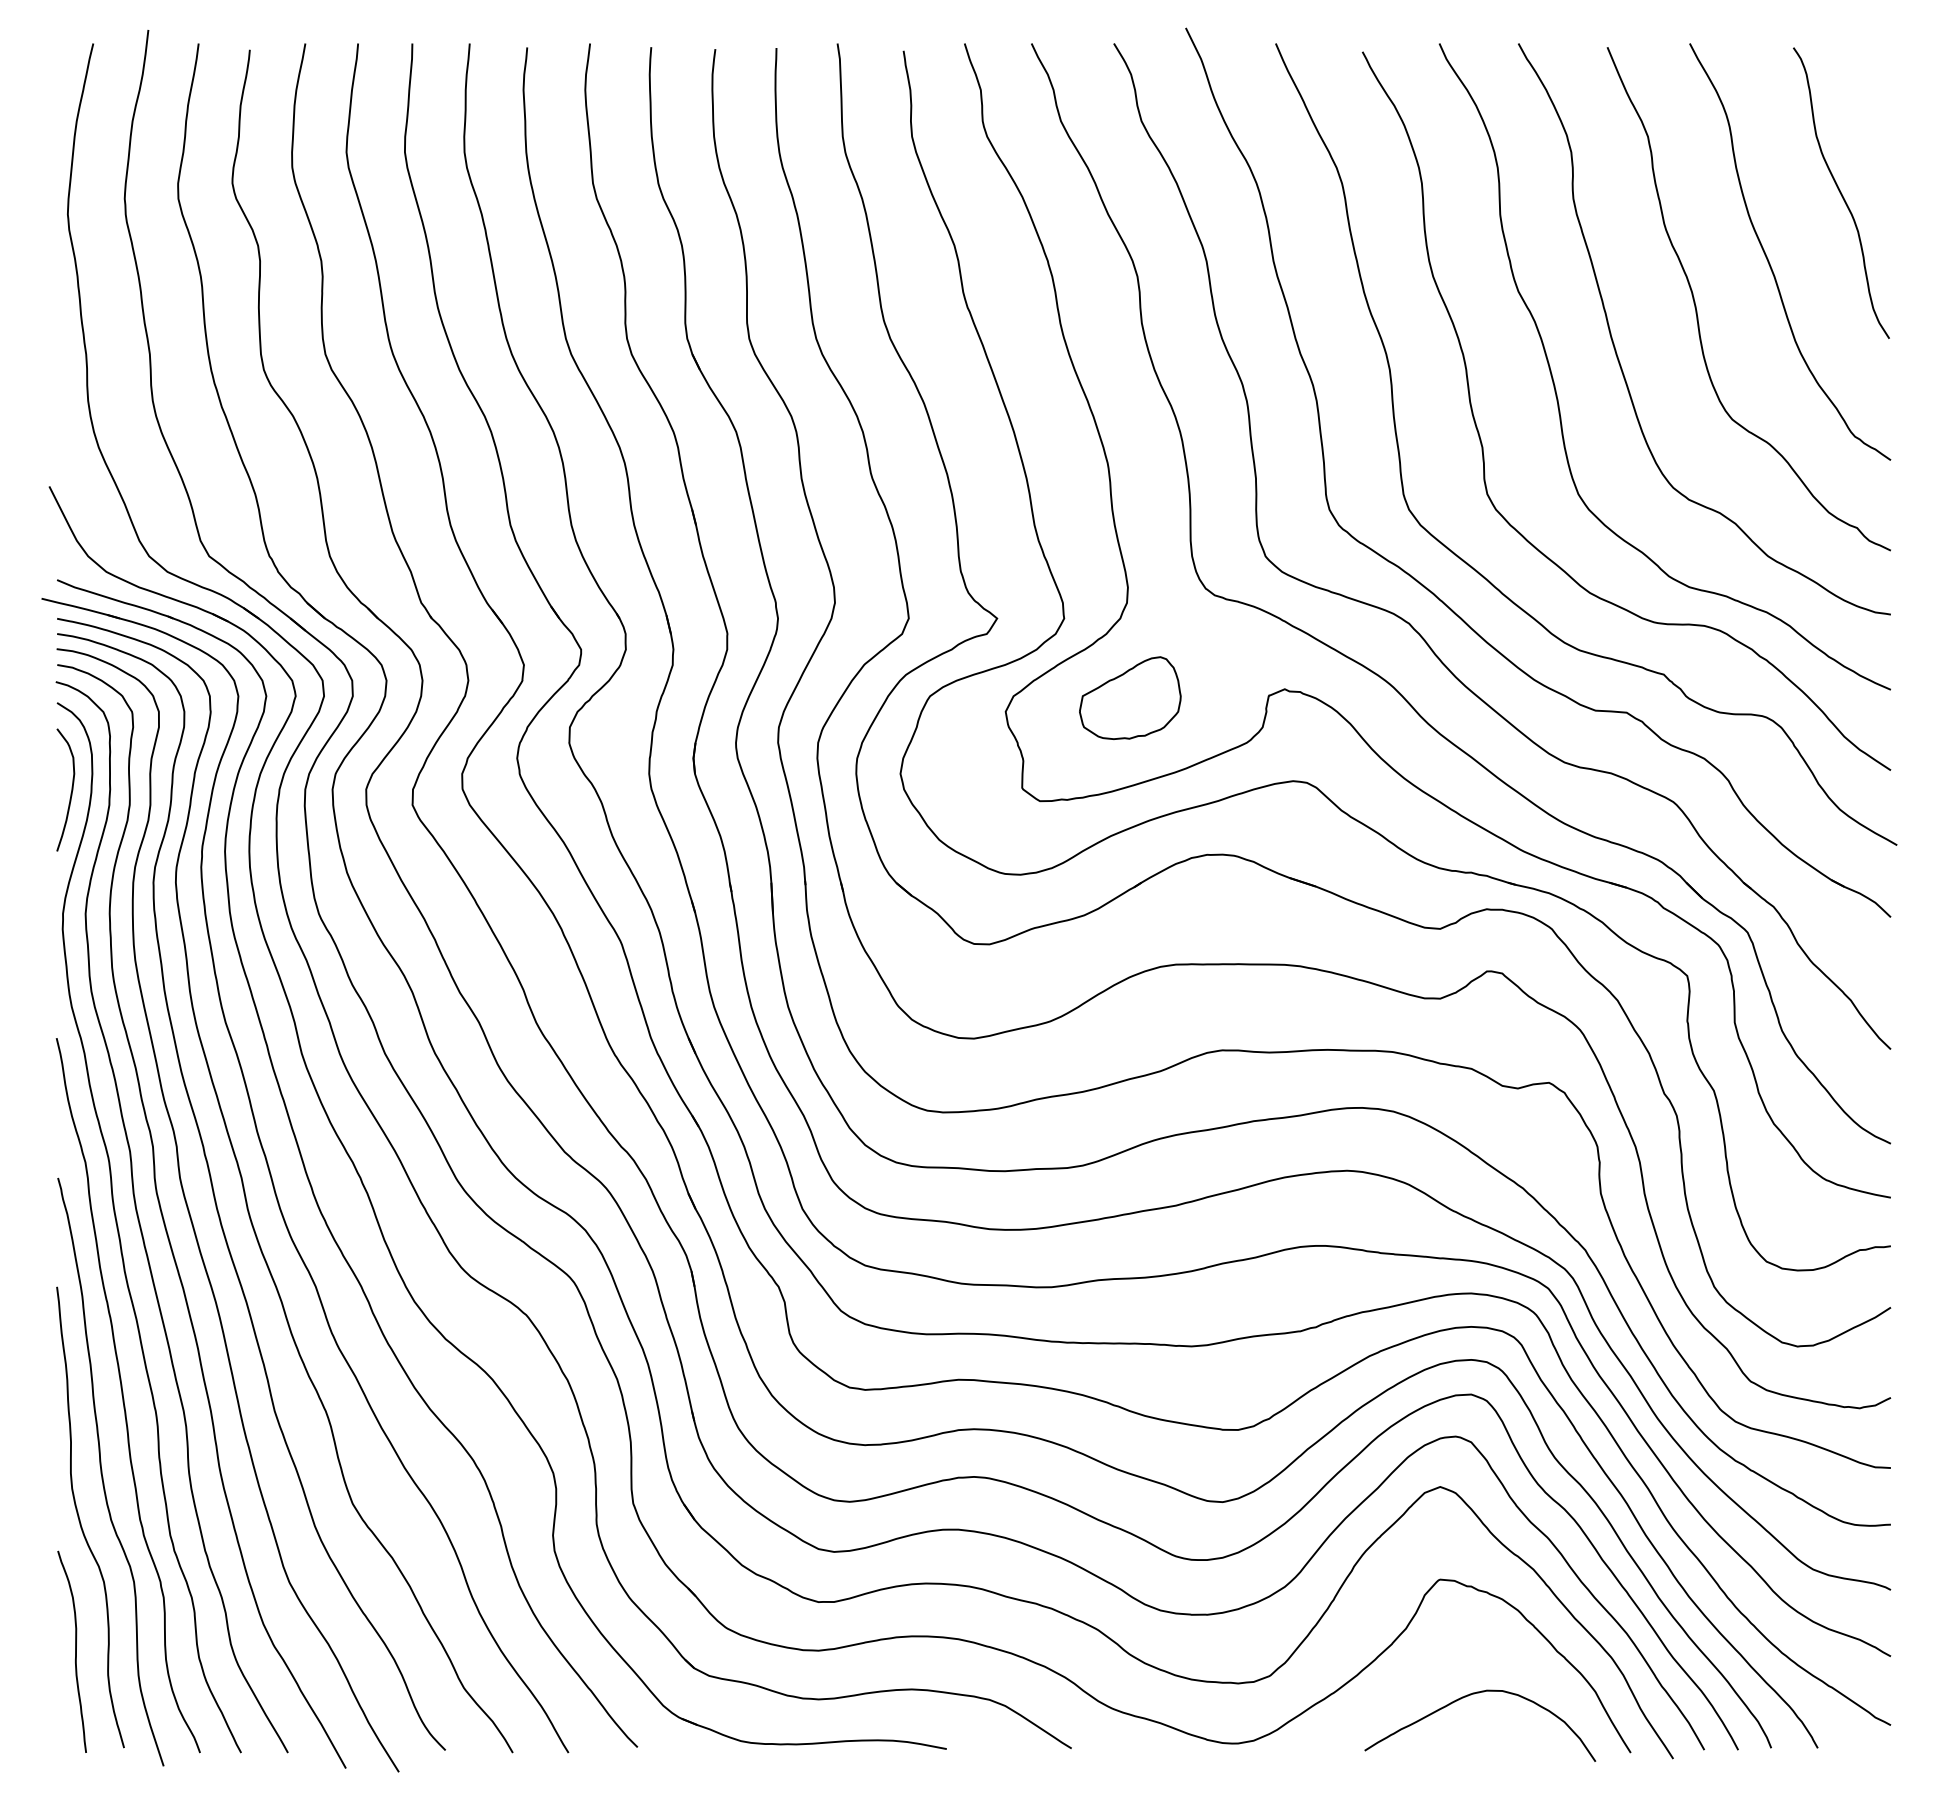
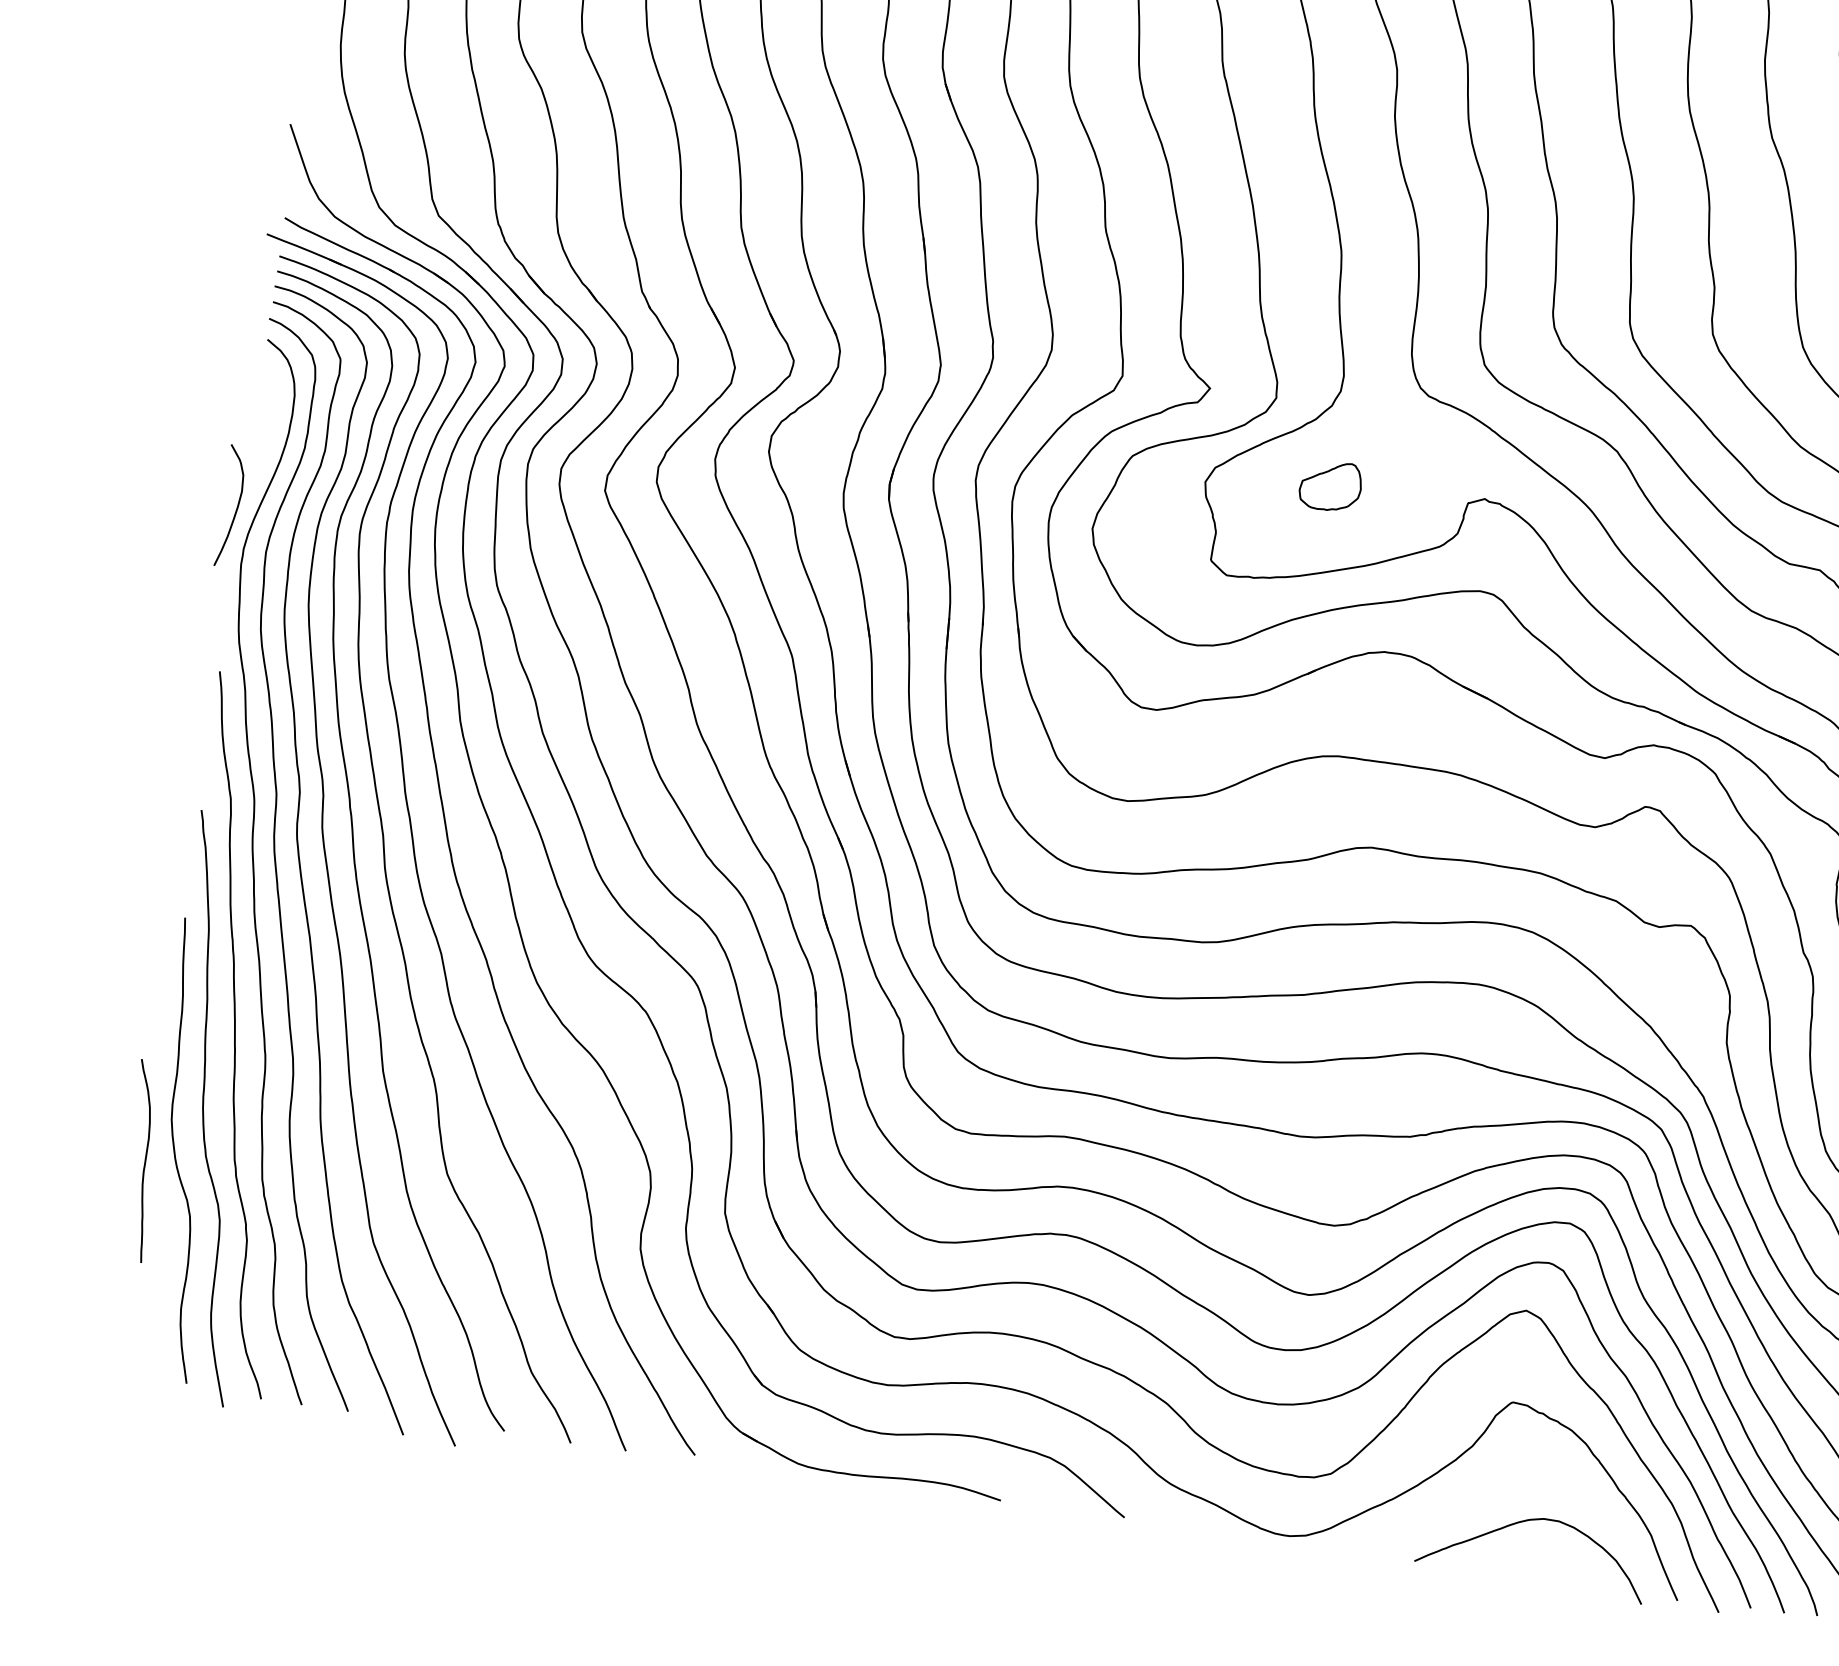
part: (1130, 697) -> (1330, 485), size x0.6
curve: (71, 789) -> (237, 506), moved
curve: (75, 1651) -> (144, 1161), moved

